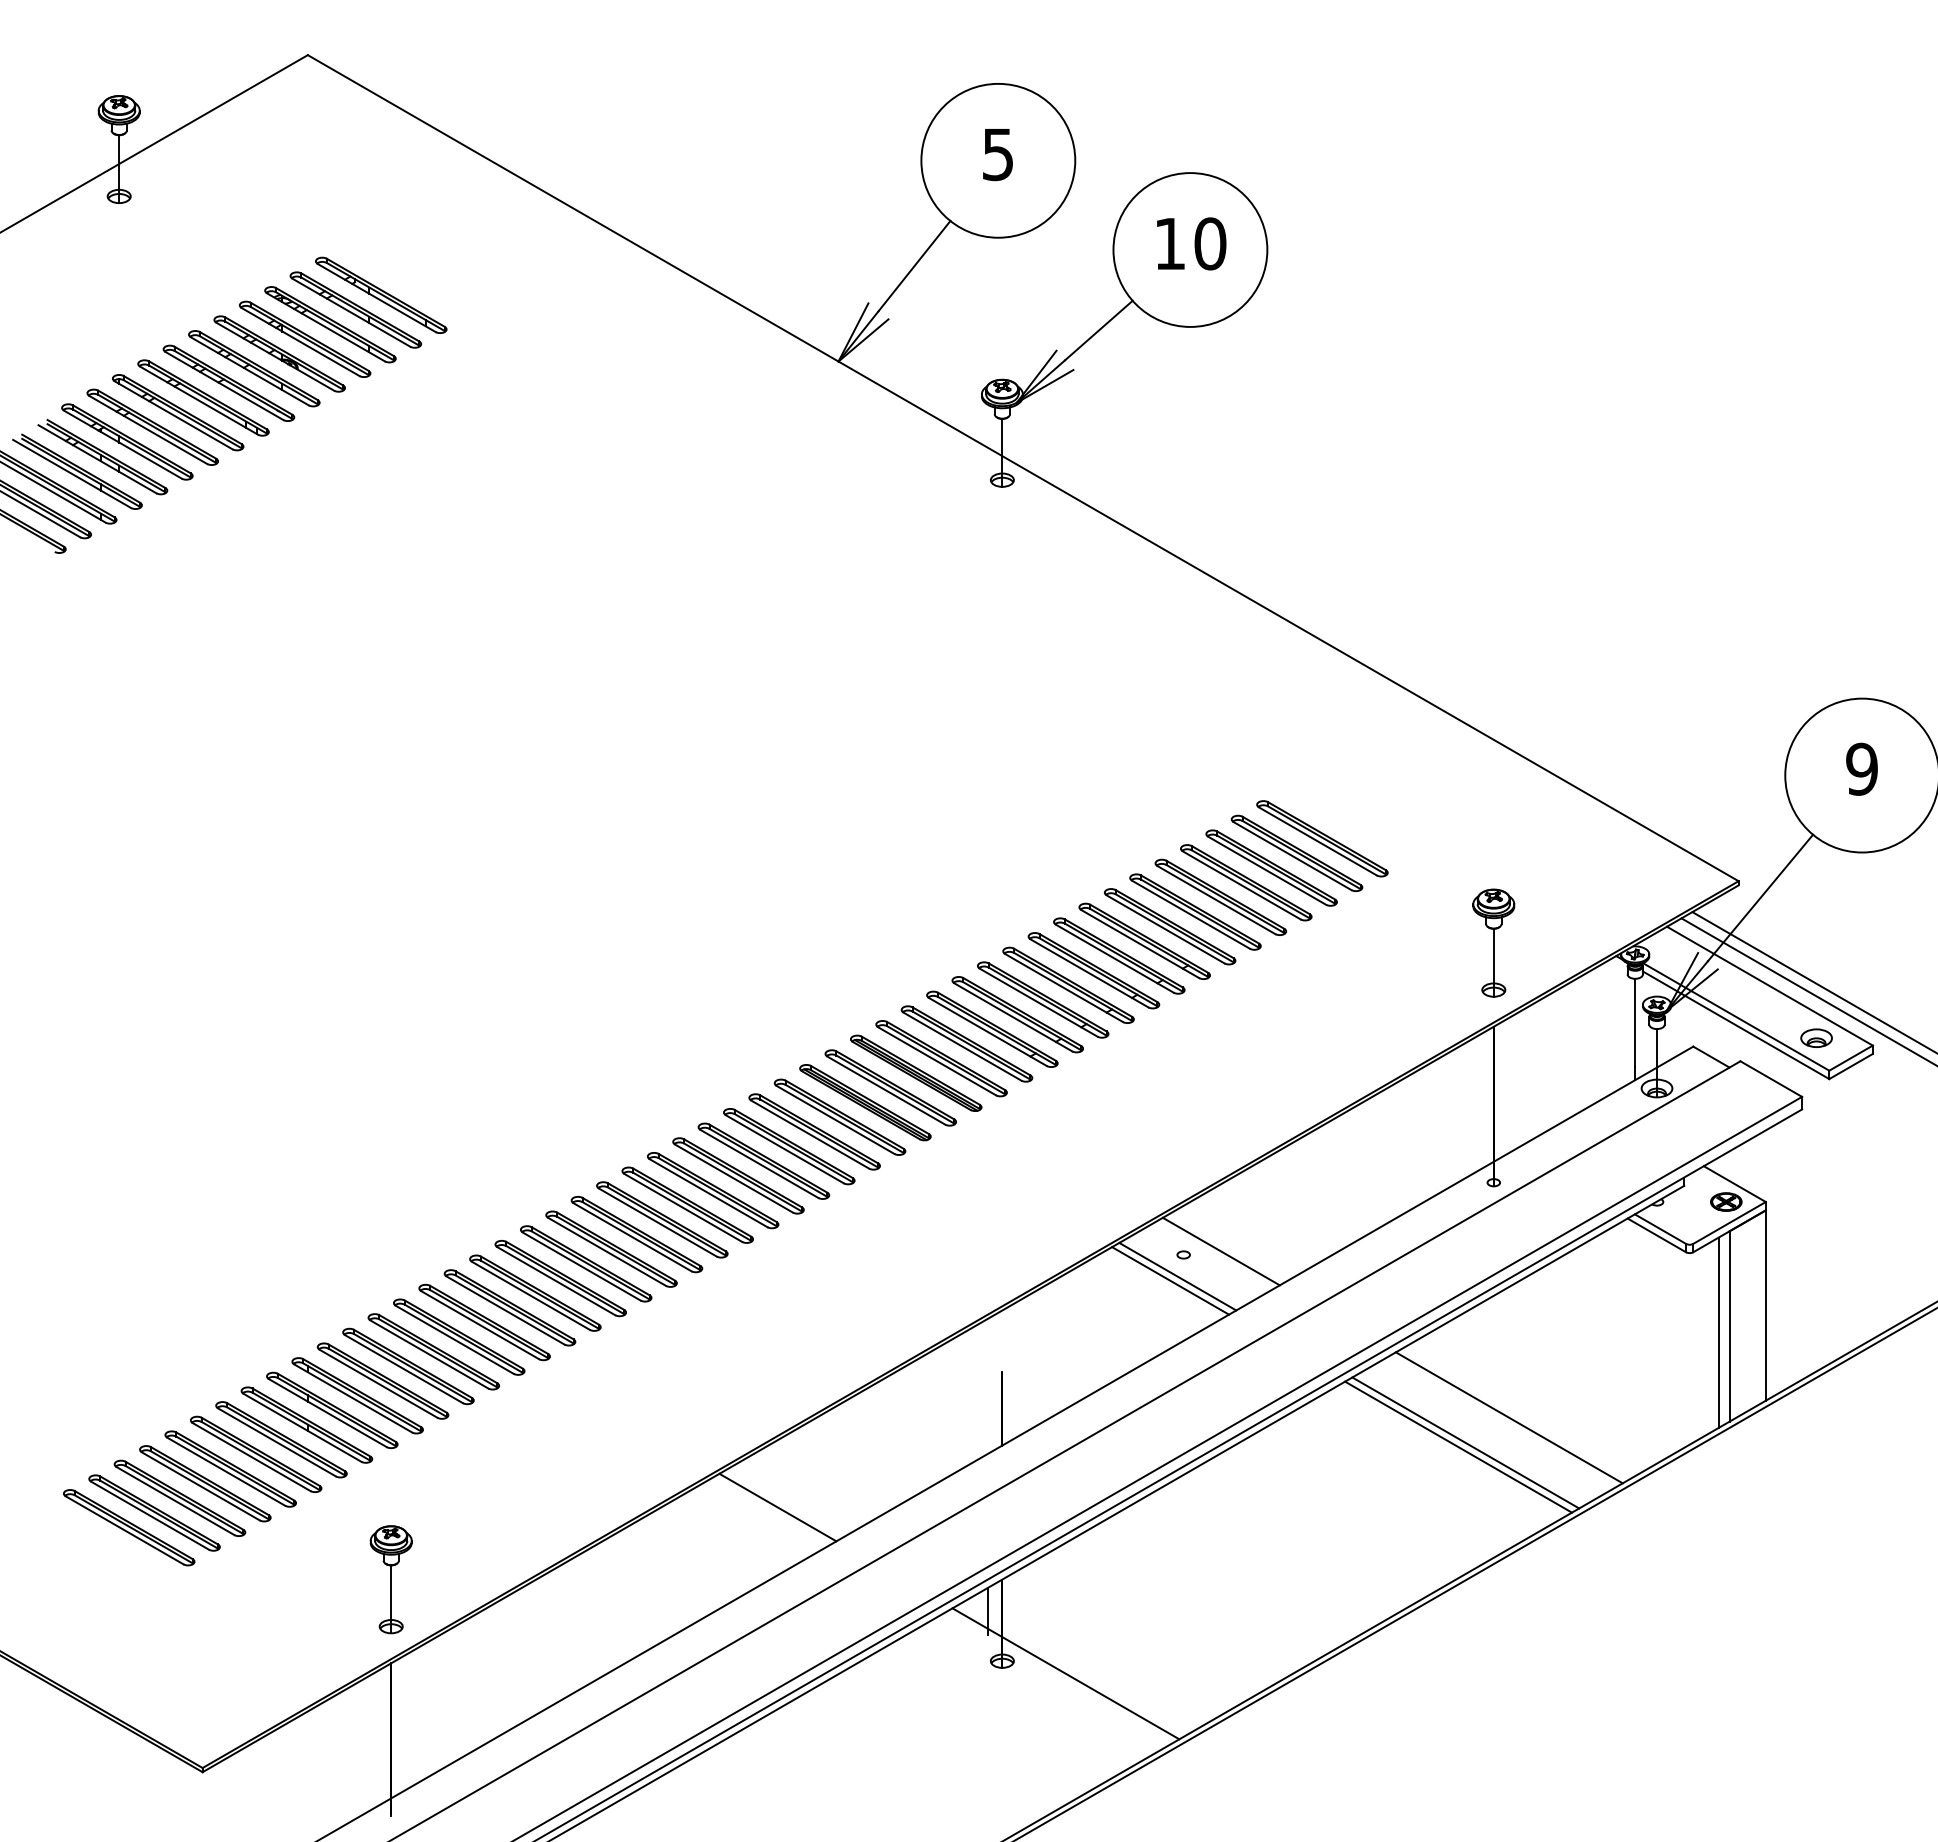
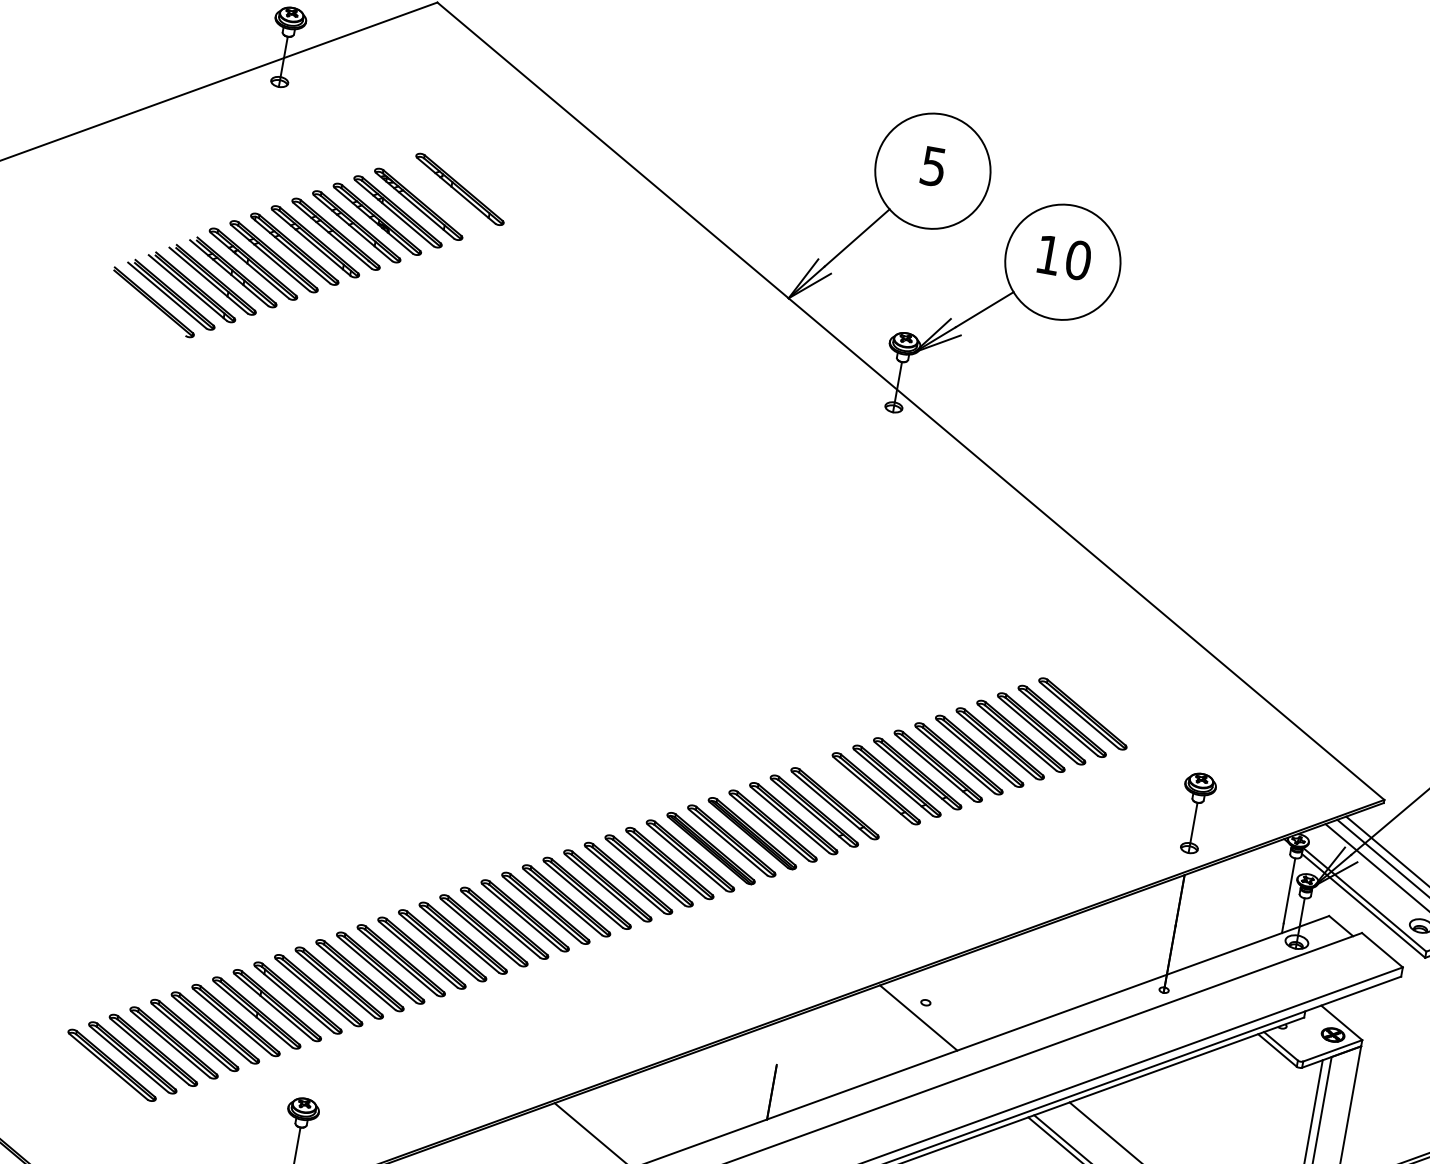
part: (355, 309) -> (439, 196), removed
part: (1043, 999) -> (856, 795), removed
line: (1220, 1251) -> (953, 1005), removed
line: (1170, 1280) -> (912, 1019), removed

